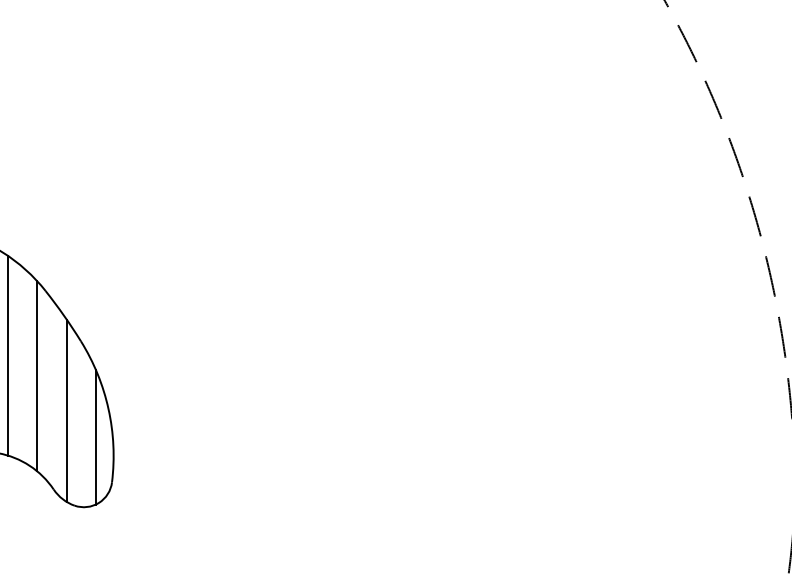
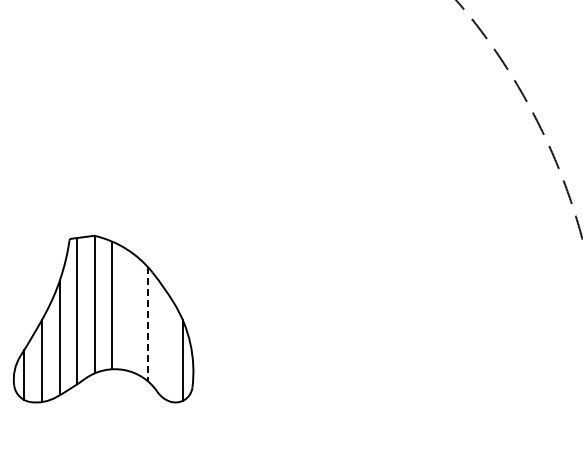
line: (8, 355) -> (130, 311), removed
line: (37, 377) -> (147, 324), solid -> dashed
line: (67, 410) -> (165, 344), removed

